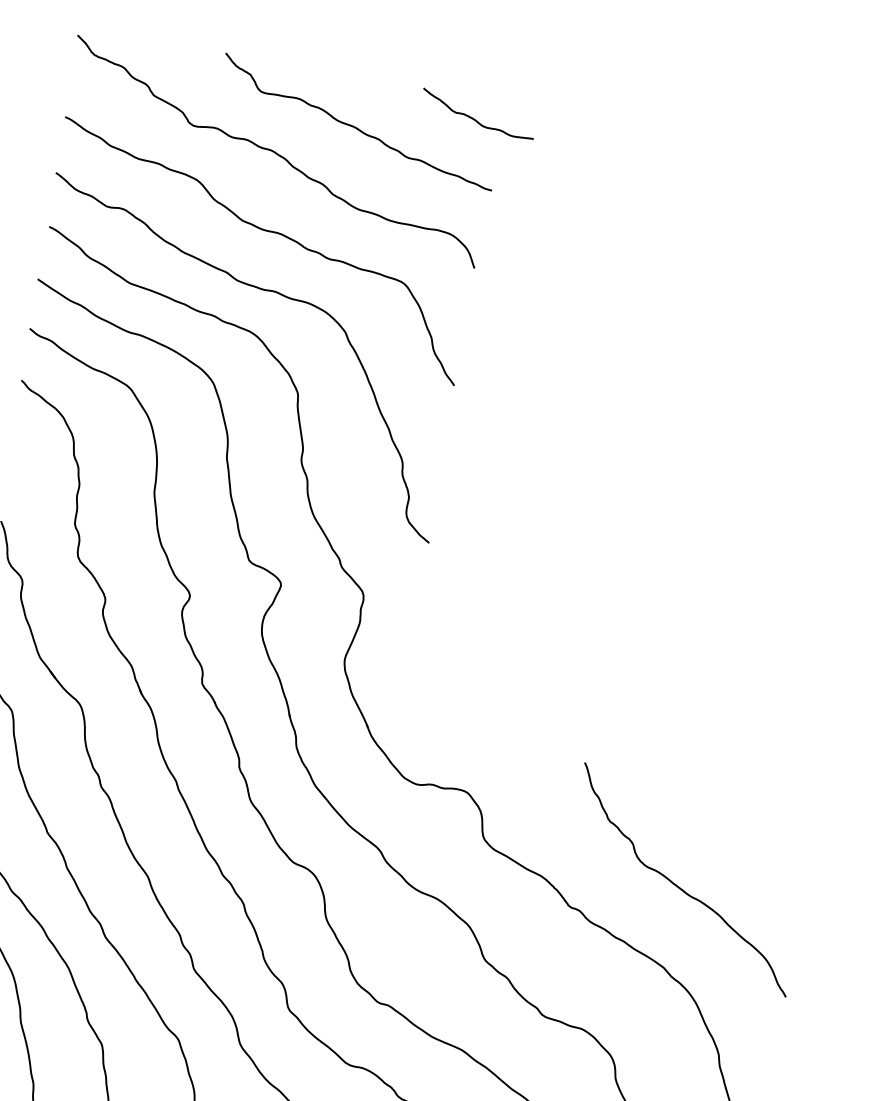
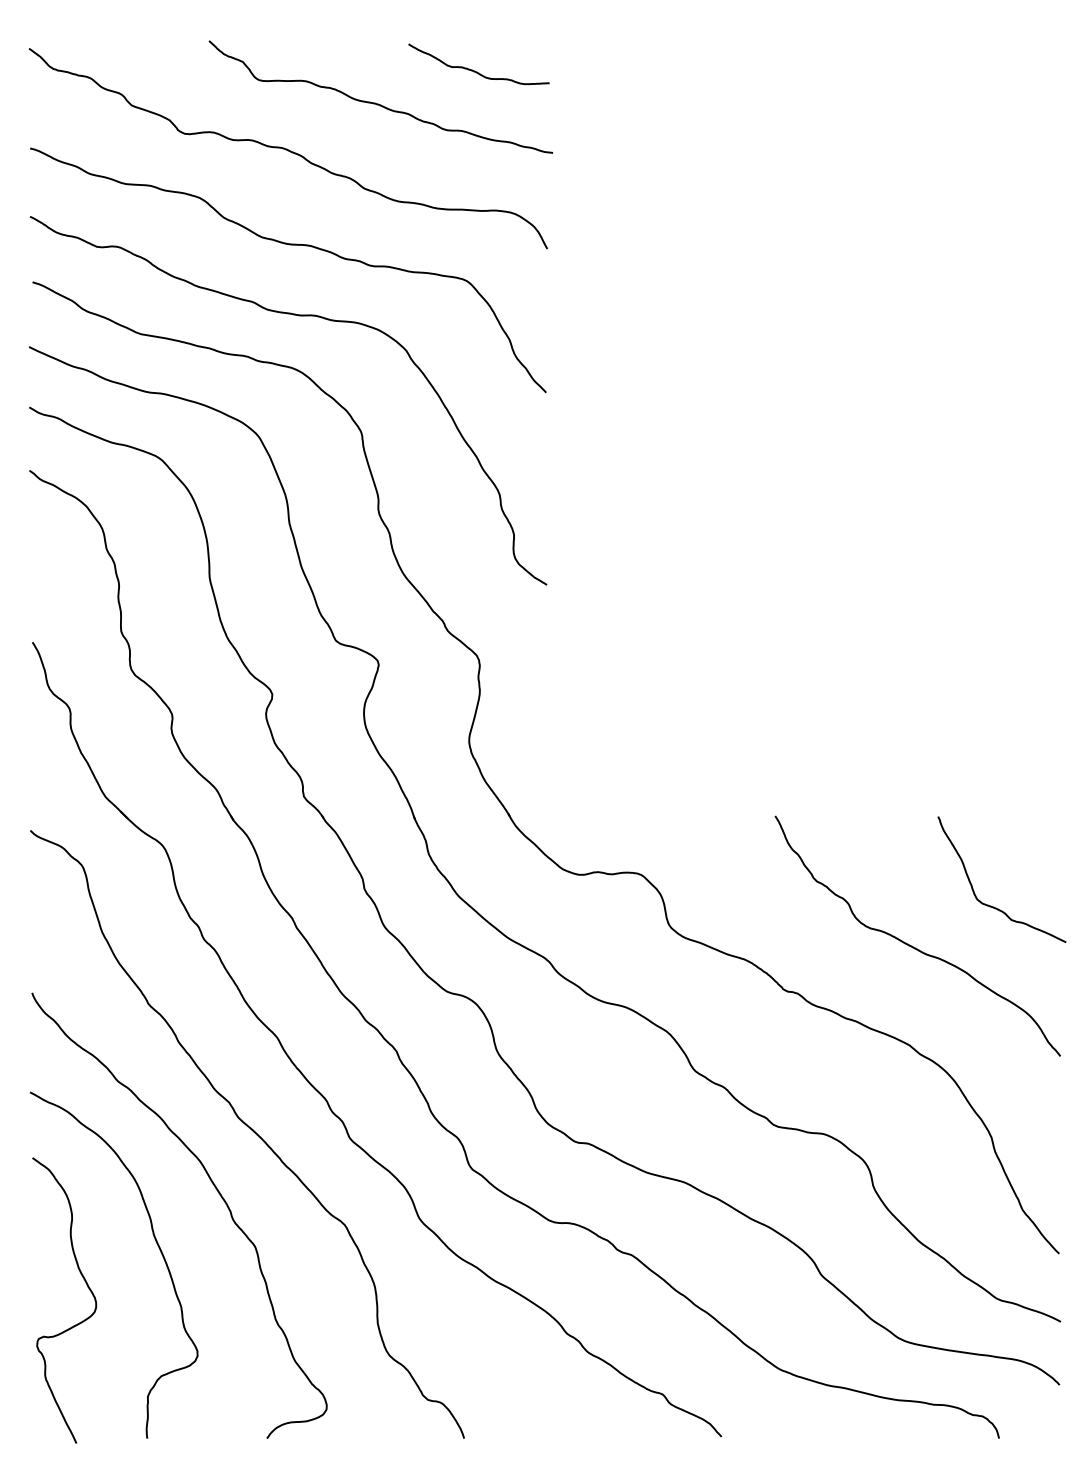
curve: (476, 119) -> (477, 71), moved
curve: (749, 864) -> (991, 905), added

